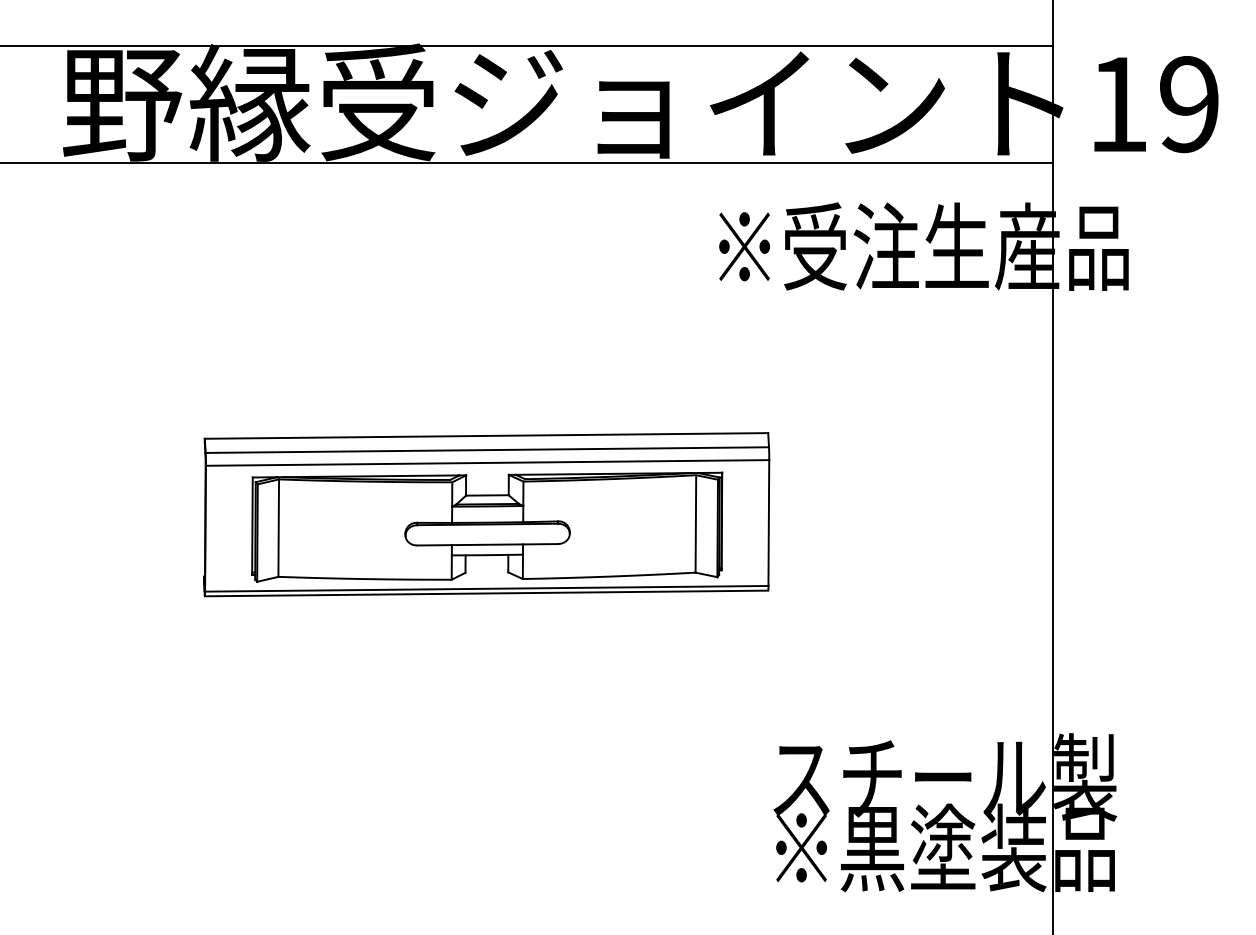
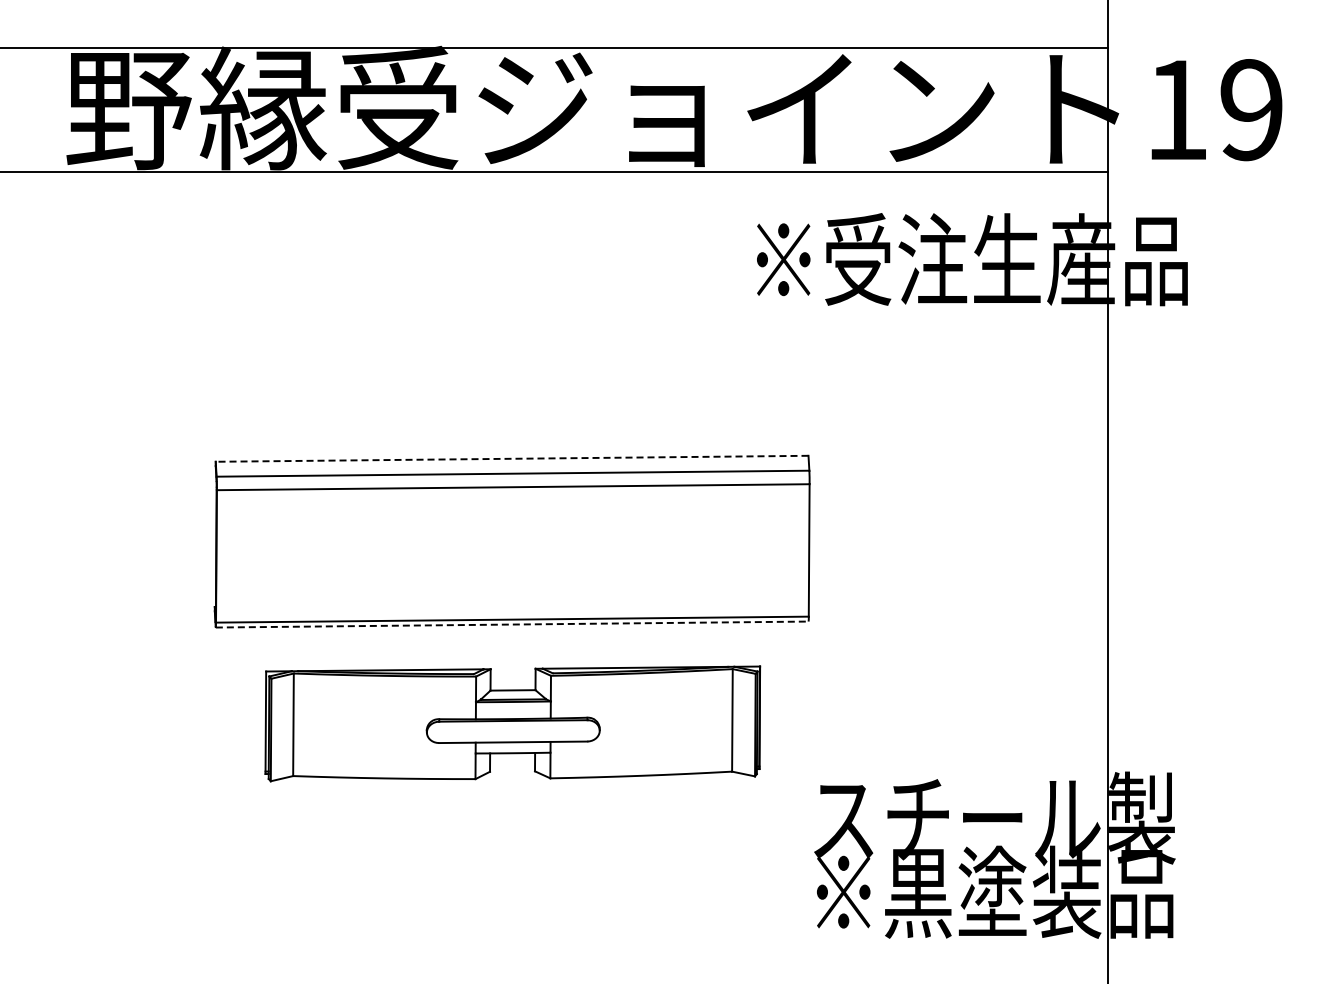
line: (485, 435) -> (511, 458), solid -> dashed
part: (486, 526) -> (512, 723), moved
line: (486, 593) -> (512, 624), solid -> dashed

